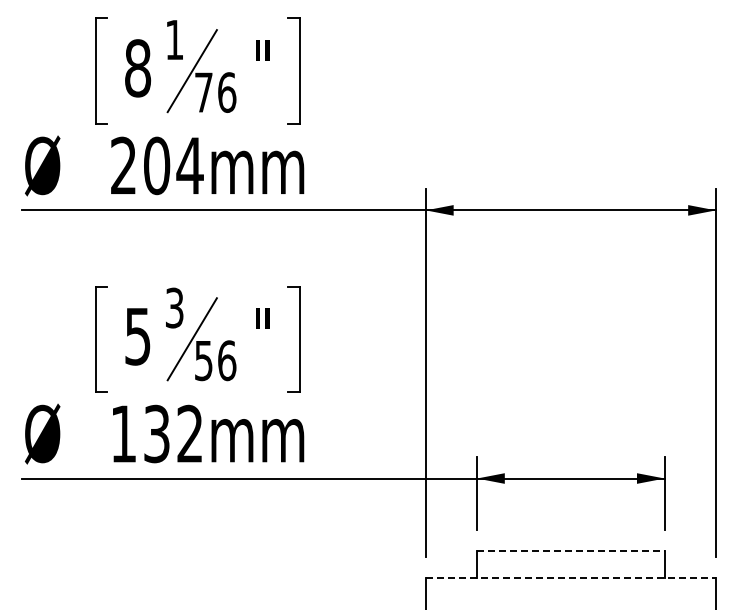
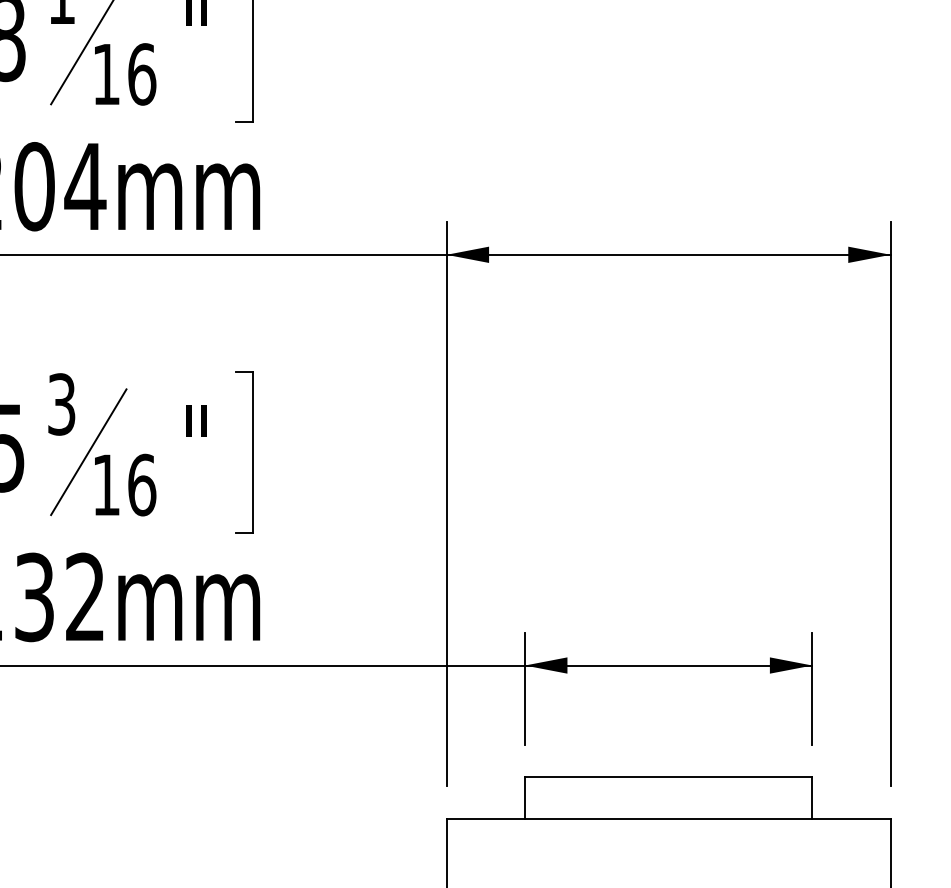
text: (203, 92) -> (105, 74), 76 -> 16
text: (203, 361) -> (105, 486), 56 -> 16
line: (570, 551) -> (668, 777), dashed -> solid
line: (570, 578) -> (668, 818), dashed -> solid

